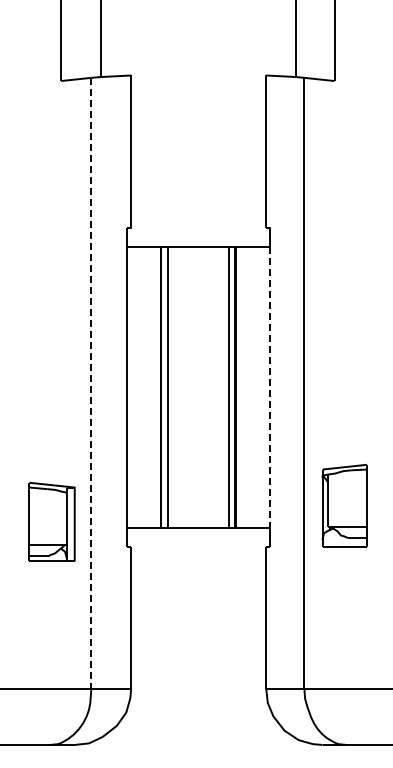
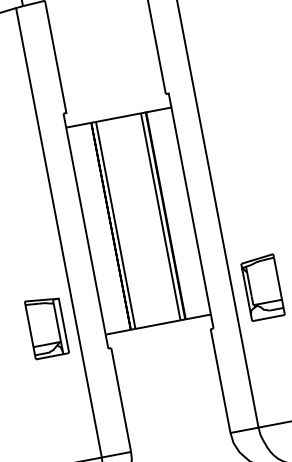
line: (91, 383) -> (59, 233), dashed -> solid
line: (270, 387) -> (191, 210), dashed -> solid
part: (51, 521) -> (46, 326), moved

